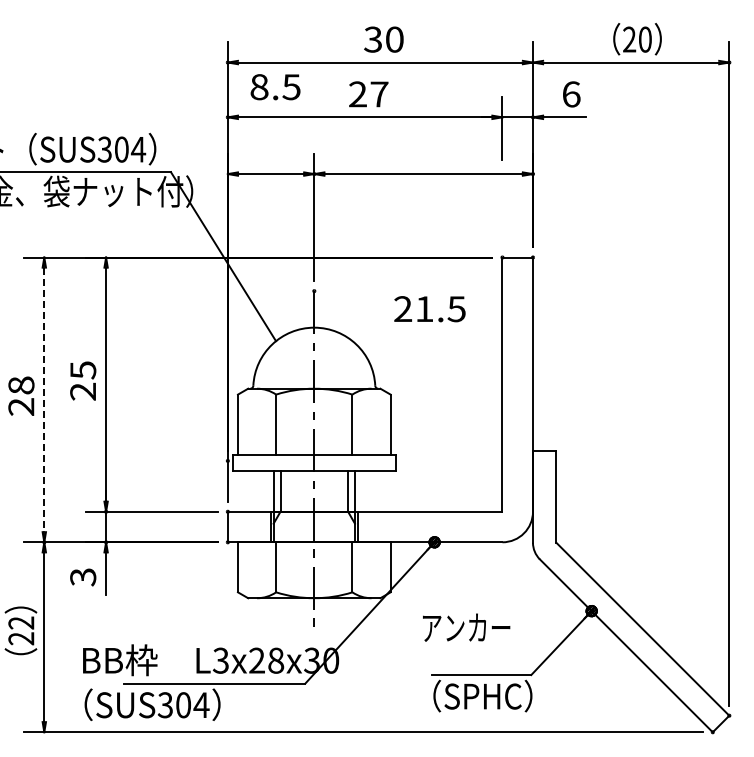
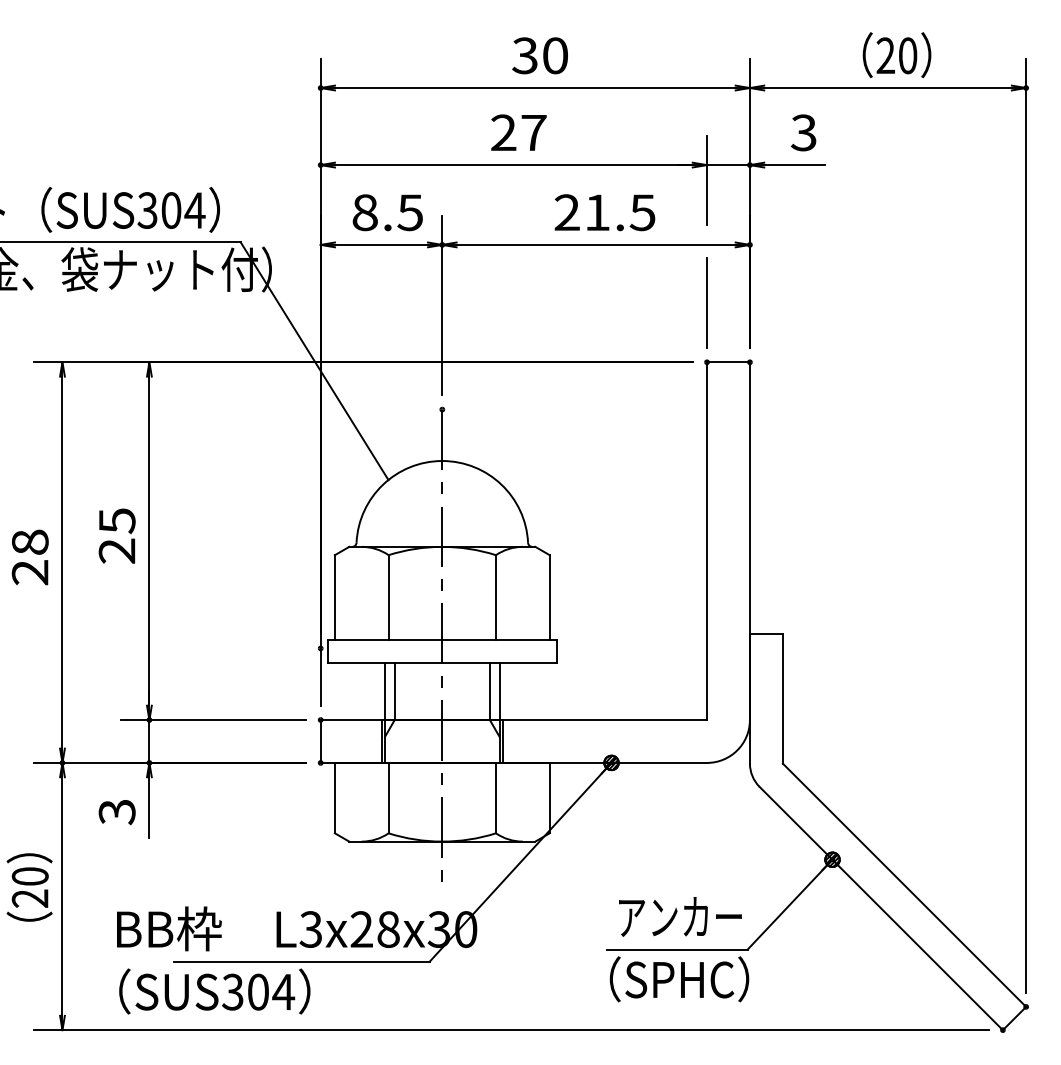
text: (275, 87) -> (387, 213), moved
text: (571, 94) -> (804, 132), 6 -> 3
line: (502, 215) -> (707, 303), added
text: (429, 309) -> (604, 213), moved
line: (44, 400) -> (62, 563), dashed -> solid
text: (21, 622) -> (30, 875), 22 -> 20
text: (466, 627) -> (680, 916), moved

